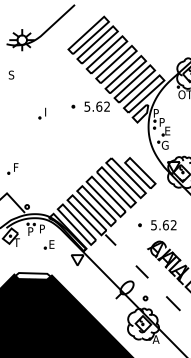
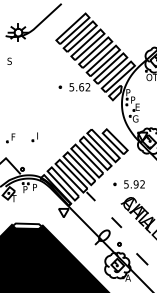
part: (42, 113) -> (35, 137), moved
text: (165, 225) -> (135, 184), 5.62 -> 5.92
part: (48, 244) -> (39, 200), removed
line: (173, 303) -> (142, 259), moved

